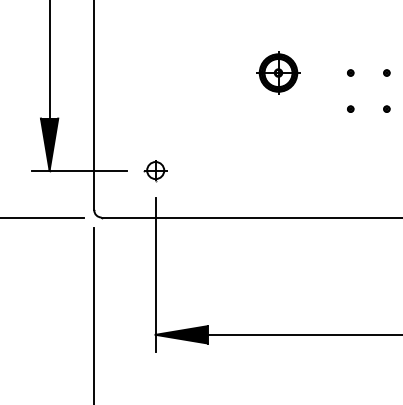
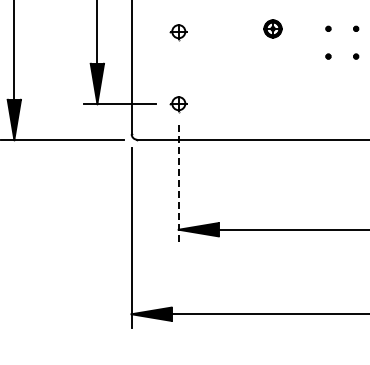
part: (277, 72) -> (272, 28), size x0.6
part: (155, 77) -> (178, 32), added
line: (155, 275) -> (178, 184), solid -> dashed

